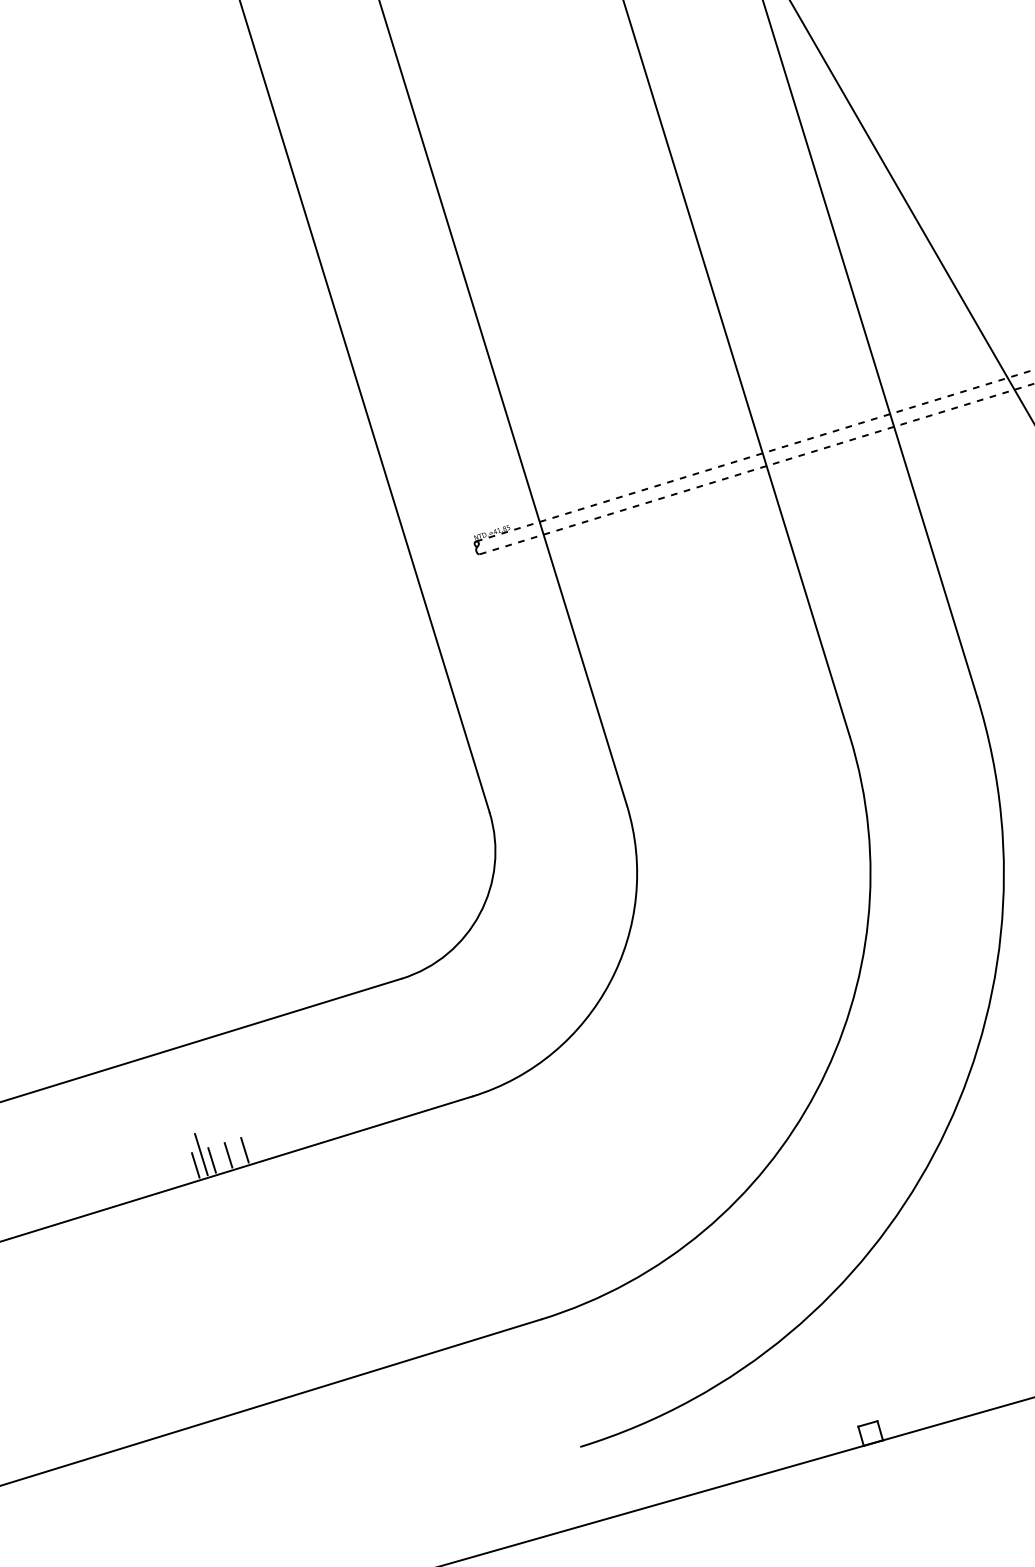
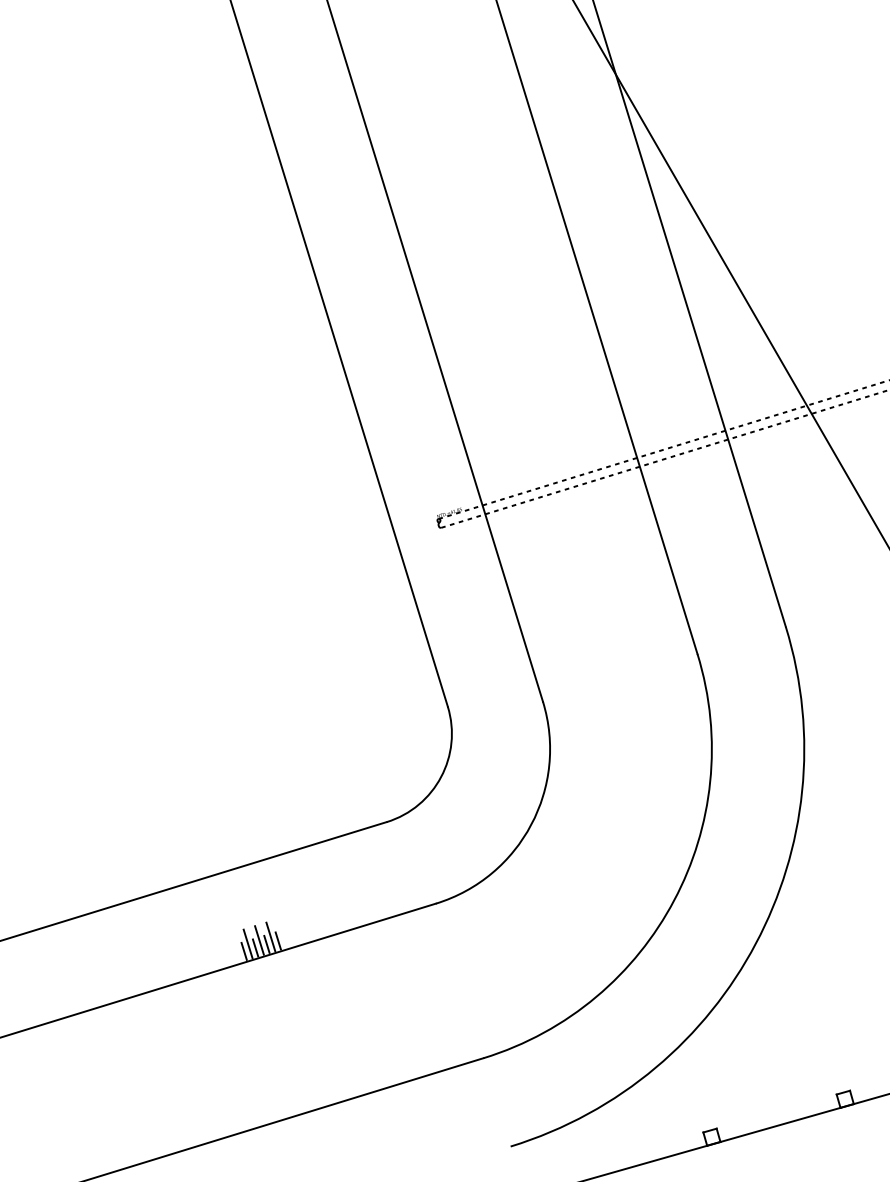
line: (233, 1143) -> (270, 936), added
line: (217, 1149) -> (259, 940), added

